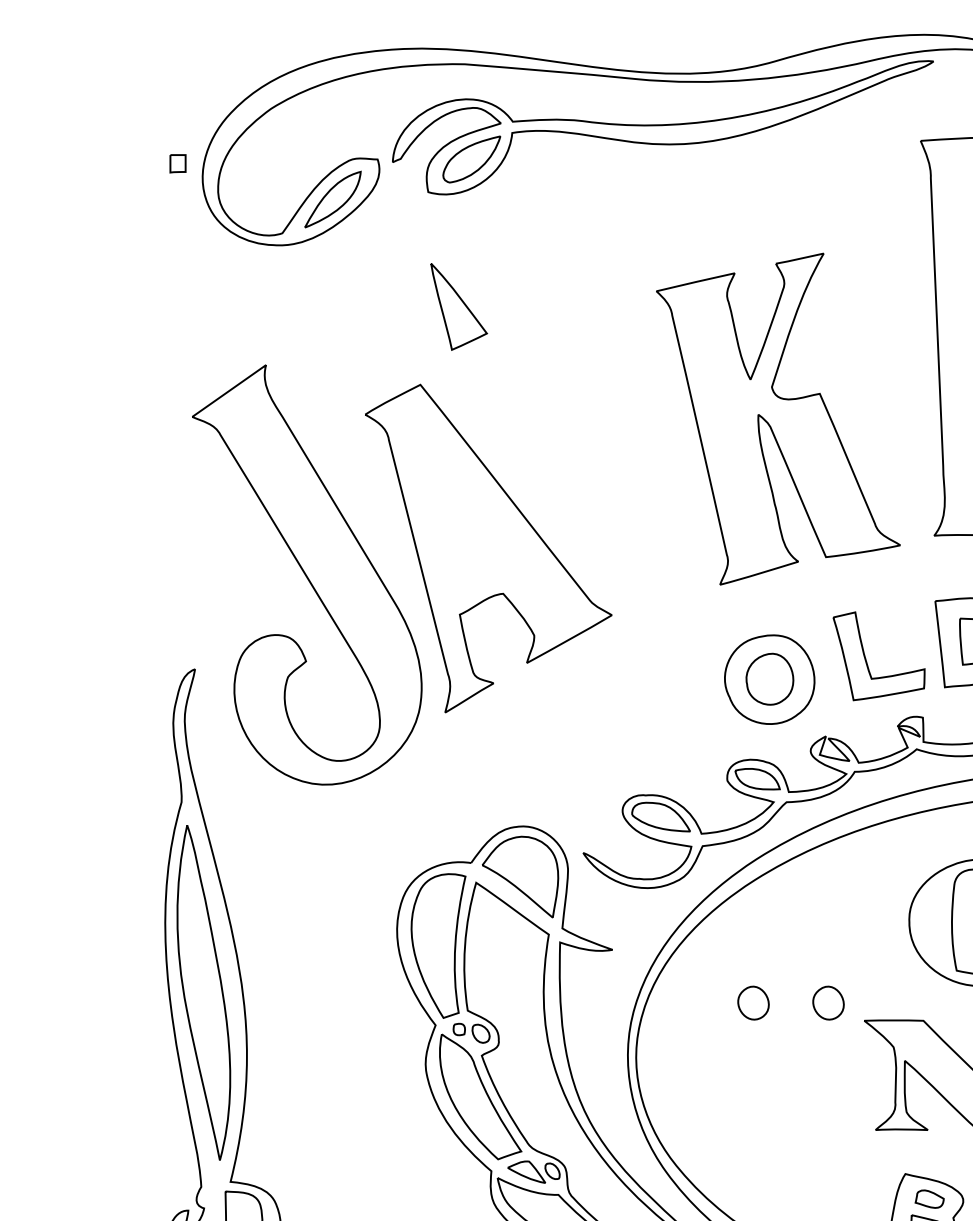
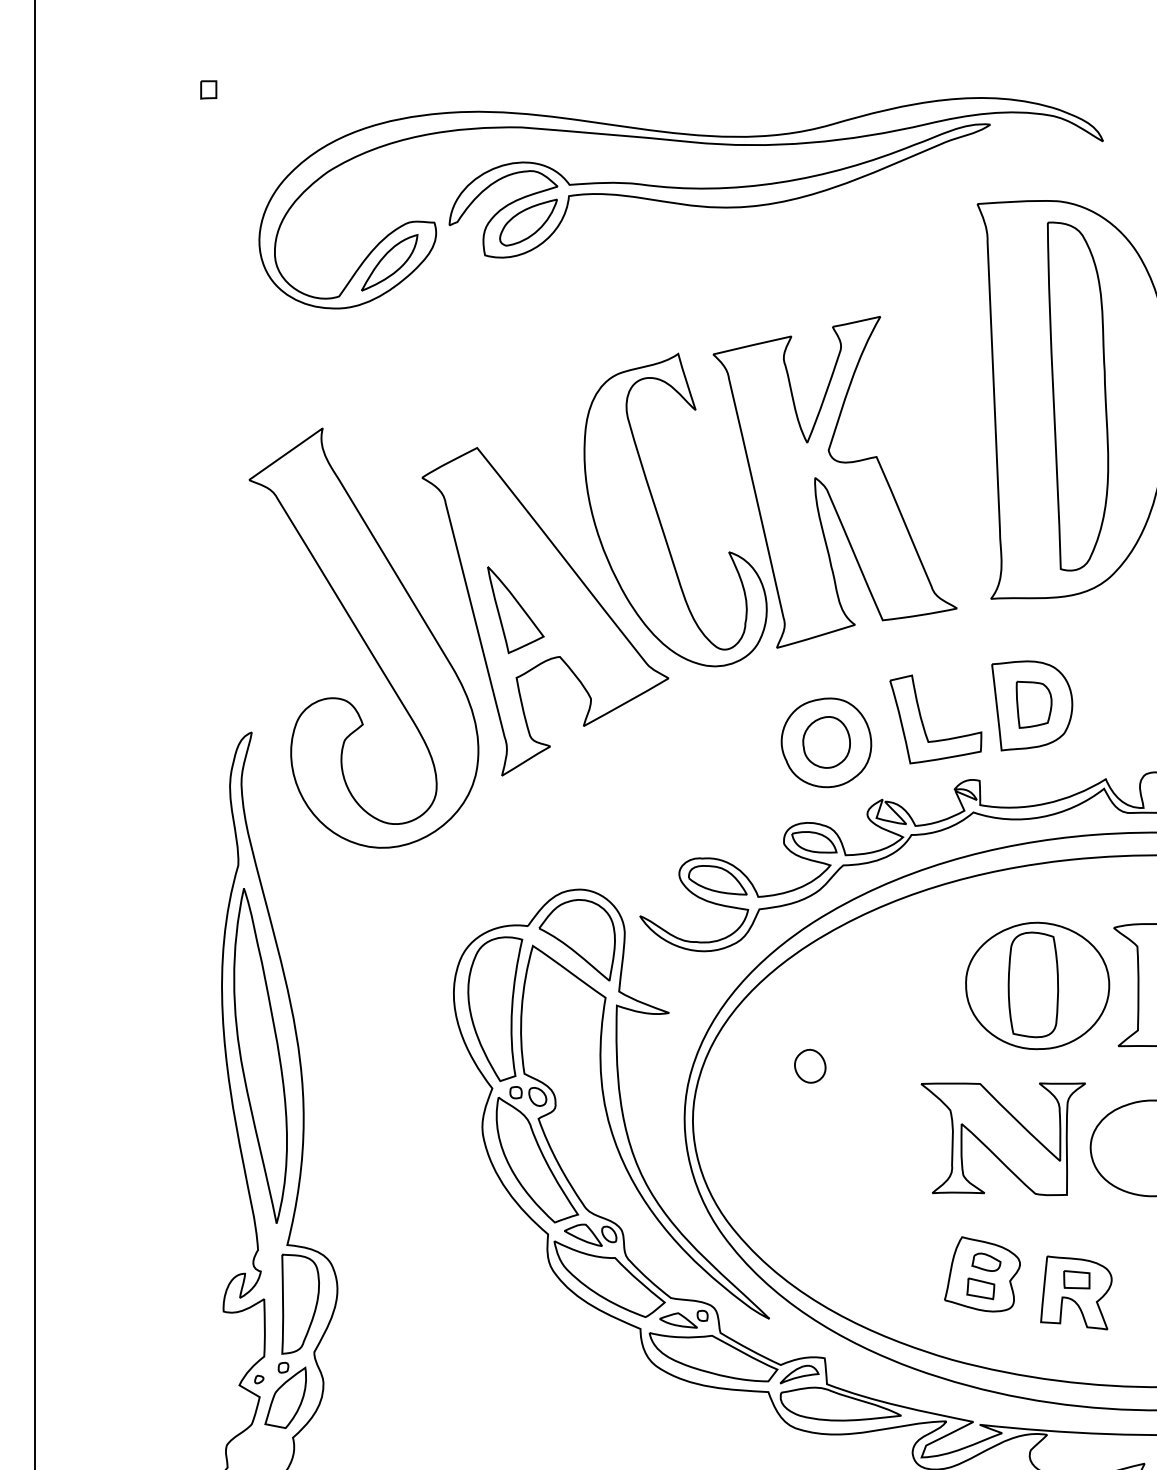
part: (177, 163) -> (208, 89), moved
part: (458, 307) -> (515, 610), moved
part: (601, 450) -> (658, 513), added
part: (828, 1002) -> (885, 1065), removed

